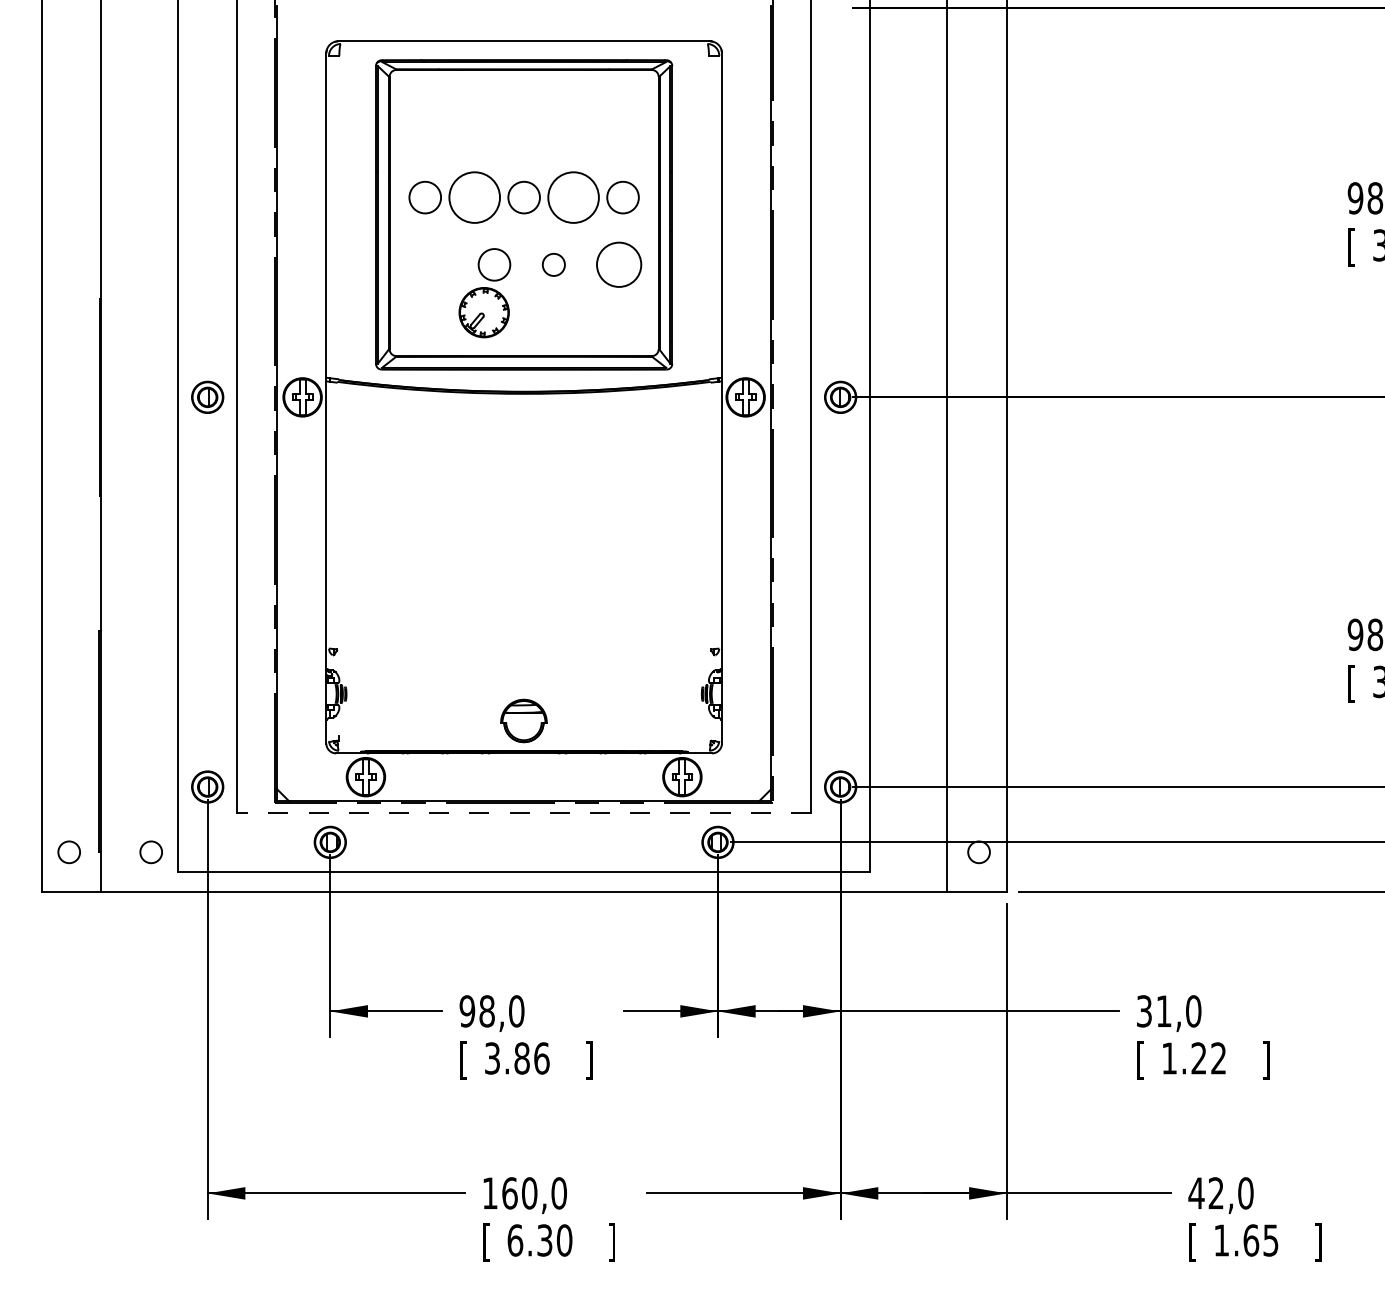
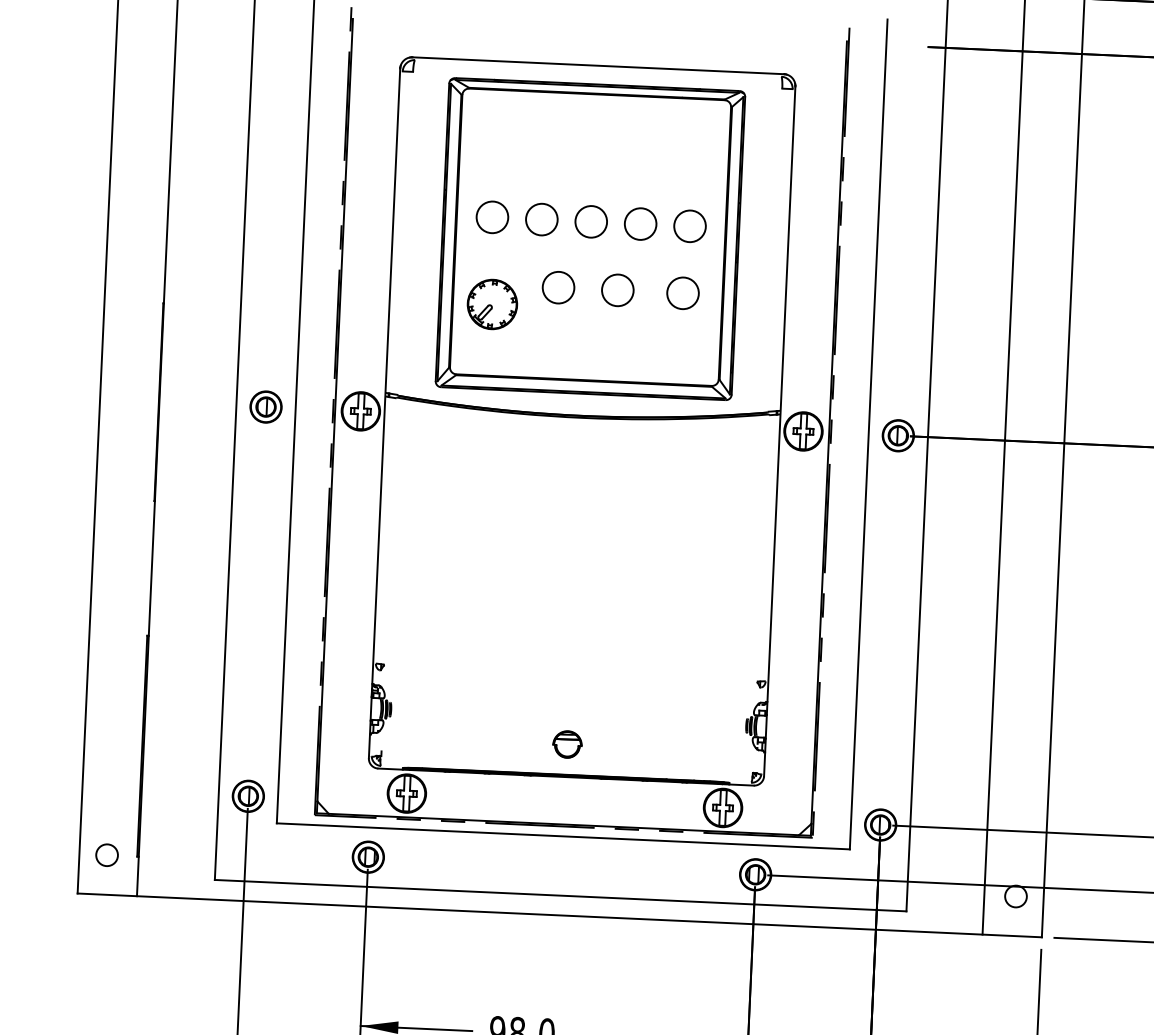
circle: (474, 197) -> (541, 219), size x0.62
circle: (573, 197) -> (640, 223), size x0.62
circle: (553, 264) -> (617, 290), size x1.43
circle: (618, 264) -> (682, 292), size x0.71
part: (483, 312) -> (491, 304), moved
part: (524, 720) -> (567, 744), size x0.62
line: (524, 812) -> (563, 836), dashed -> solid
circle: (150, 852) -> (188, 859), removed

